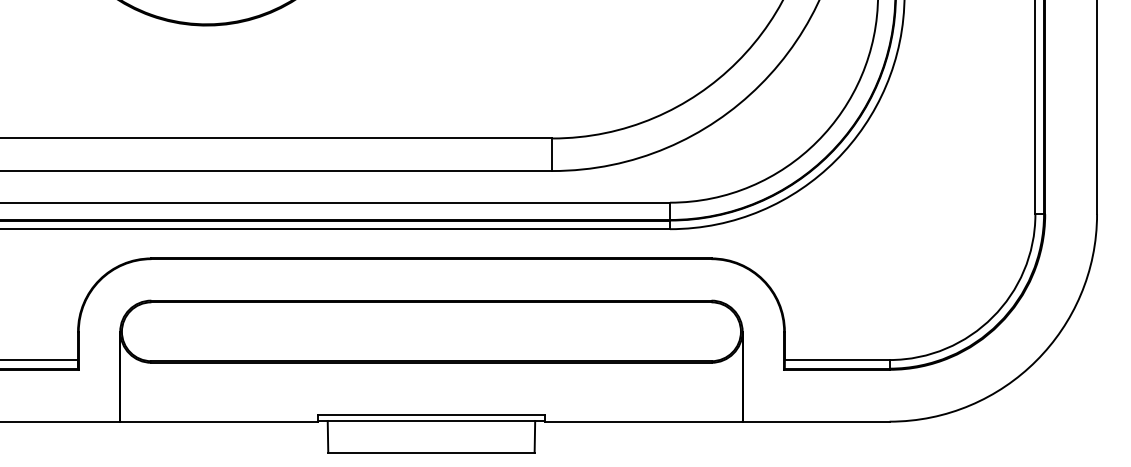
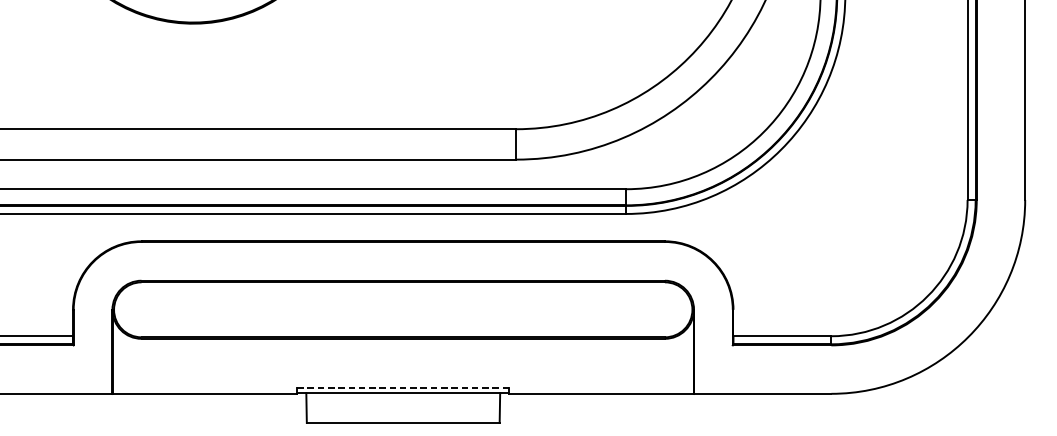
line: (431, 415) -> (403, 388), solid -> dashed

